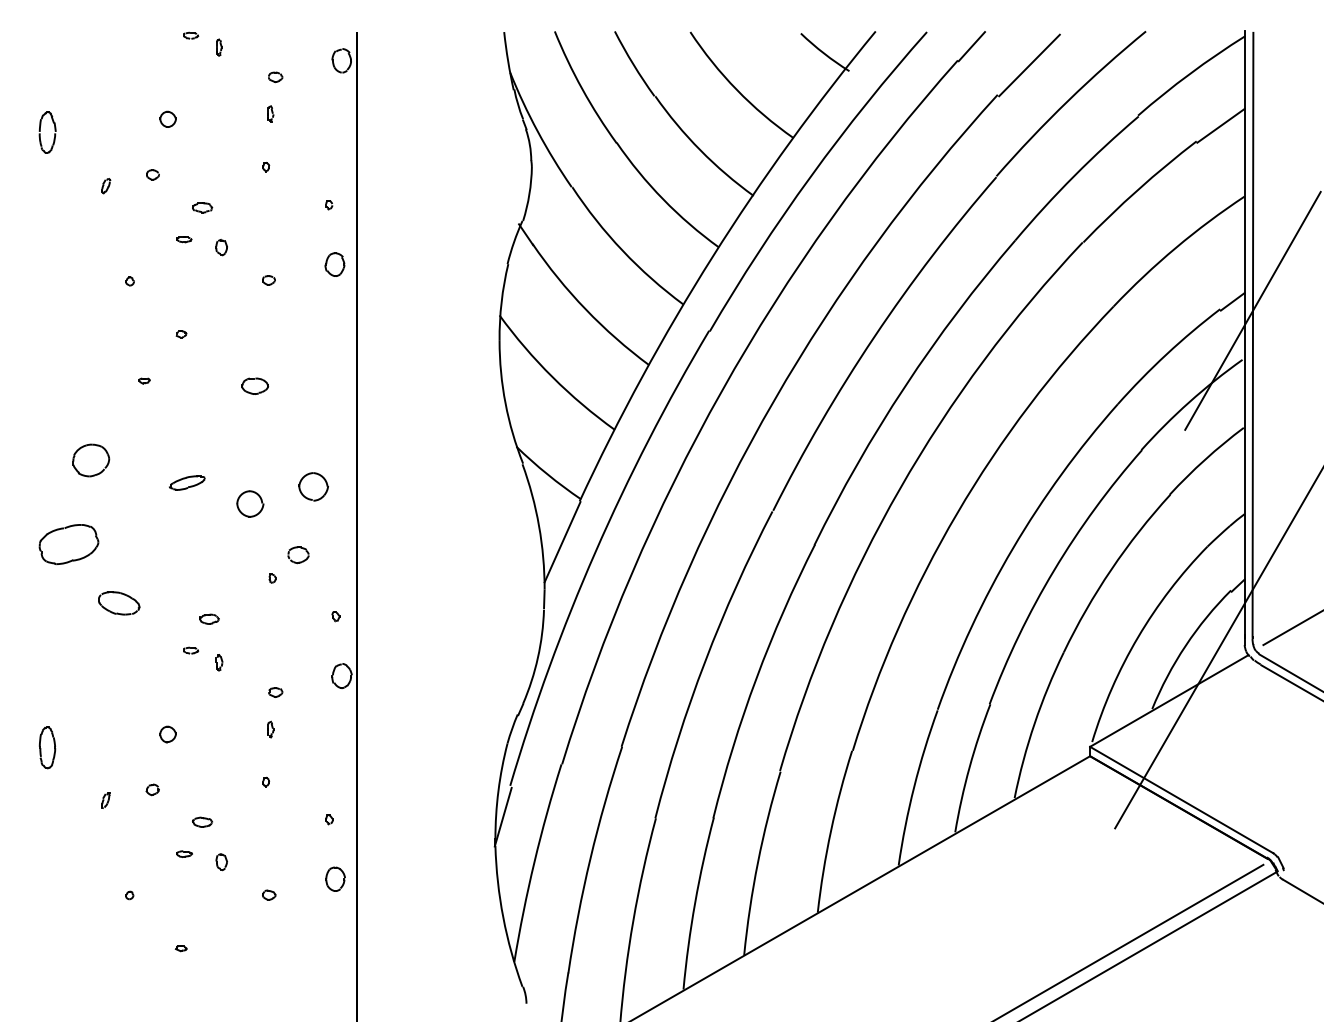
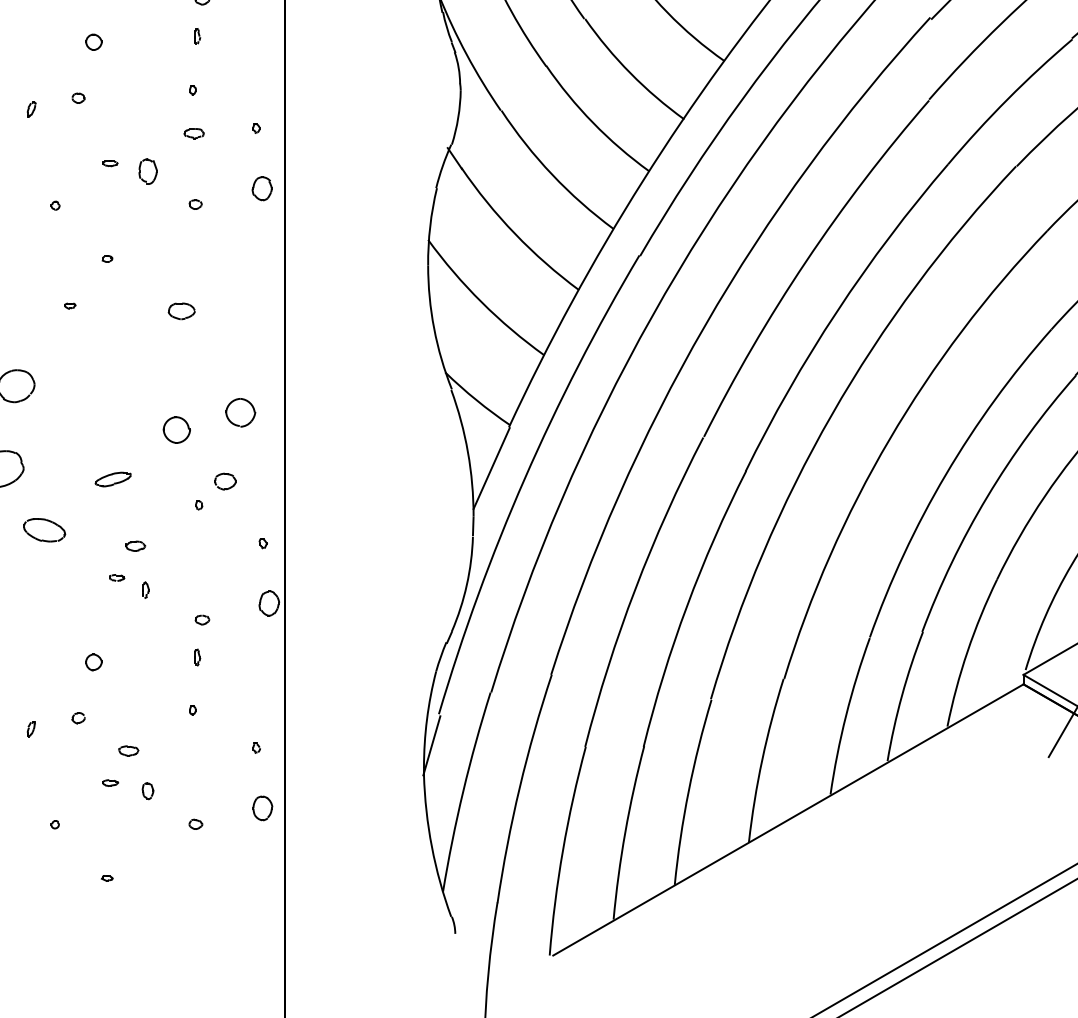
part: (202, 207) -> (194, 133), moved
part: (221, 247) -> (147, 171), size x1.6
part: (187, 482) -> (113, 478), moved

